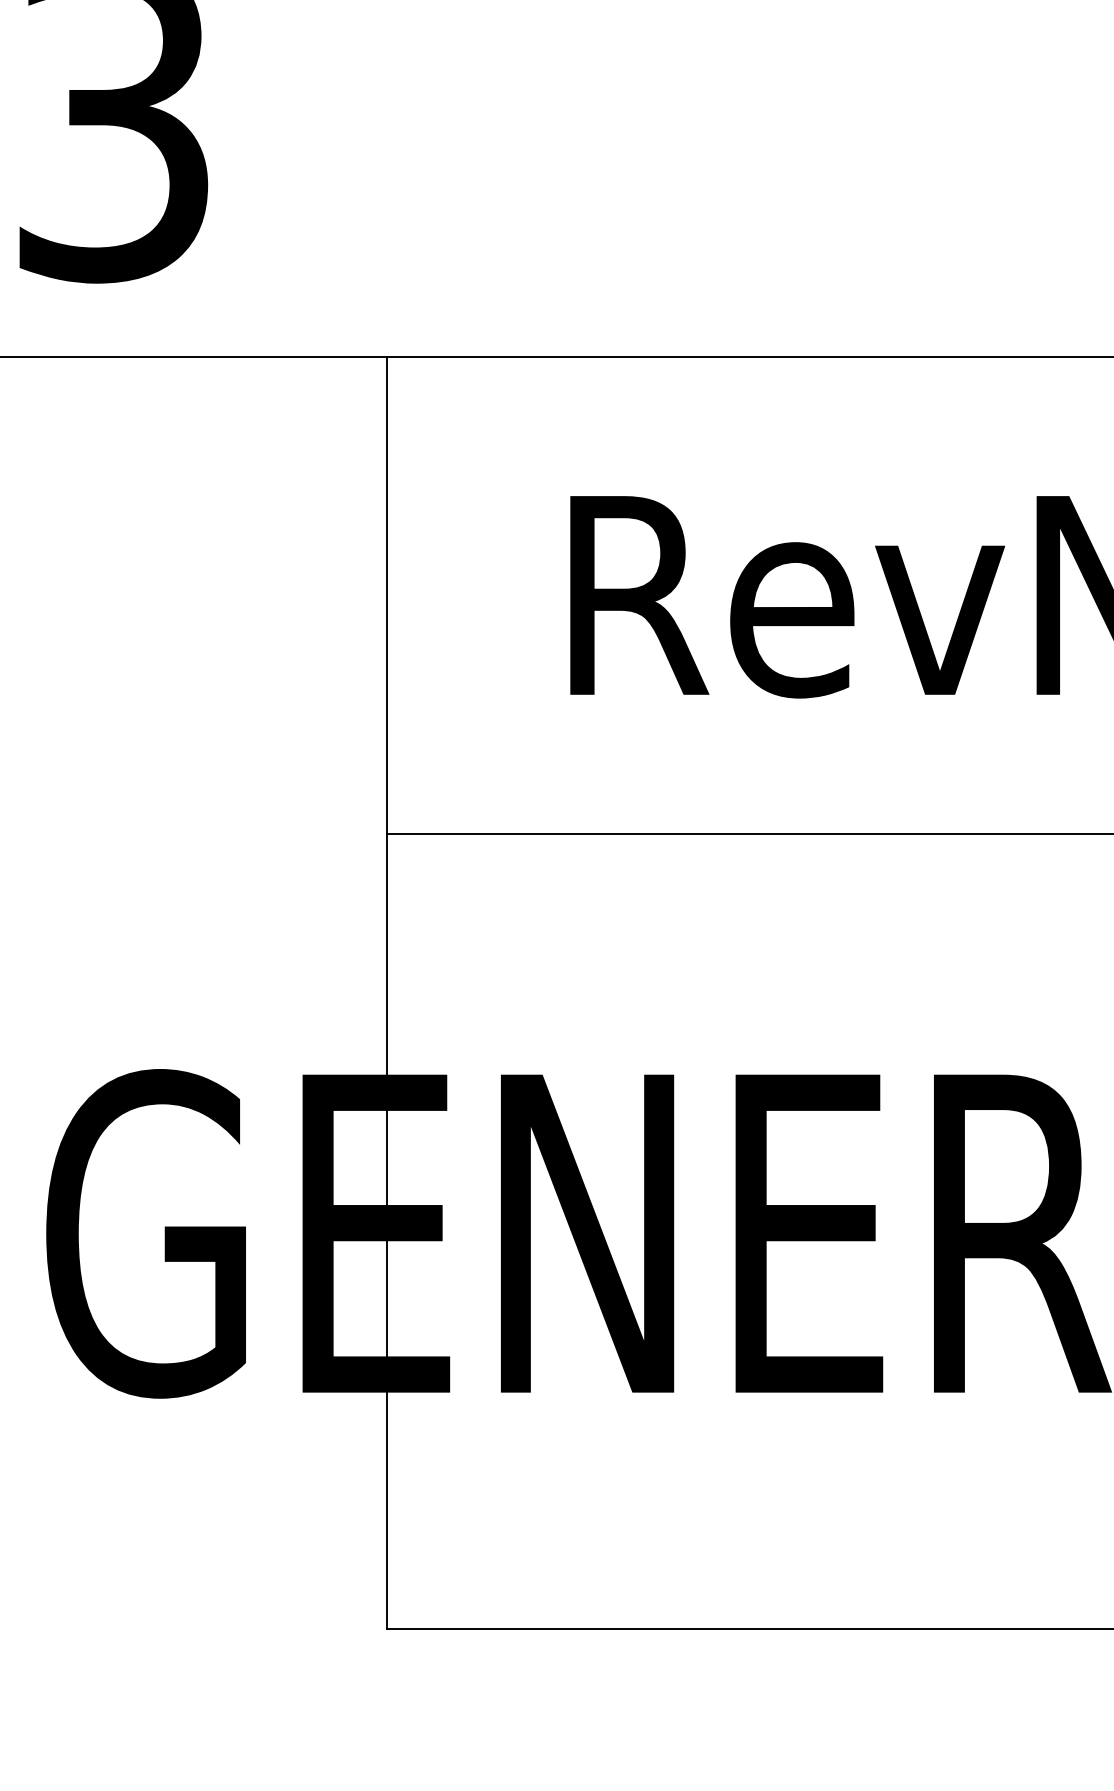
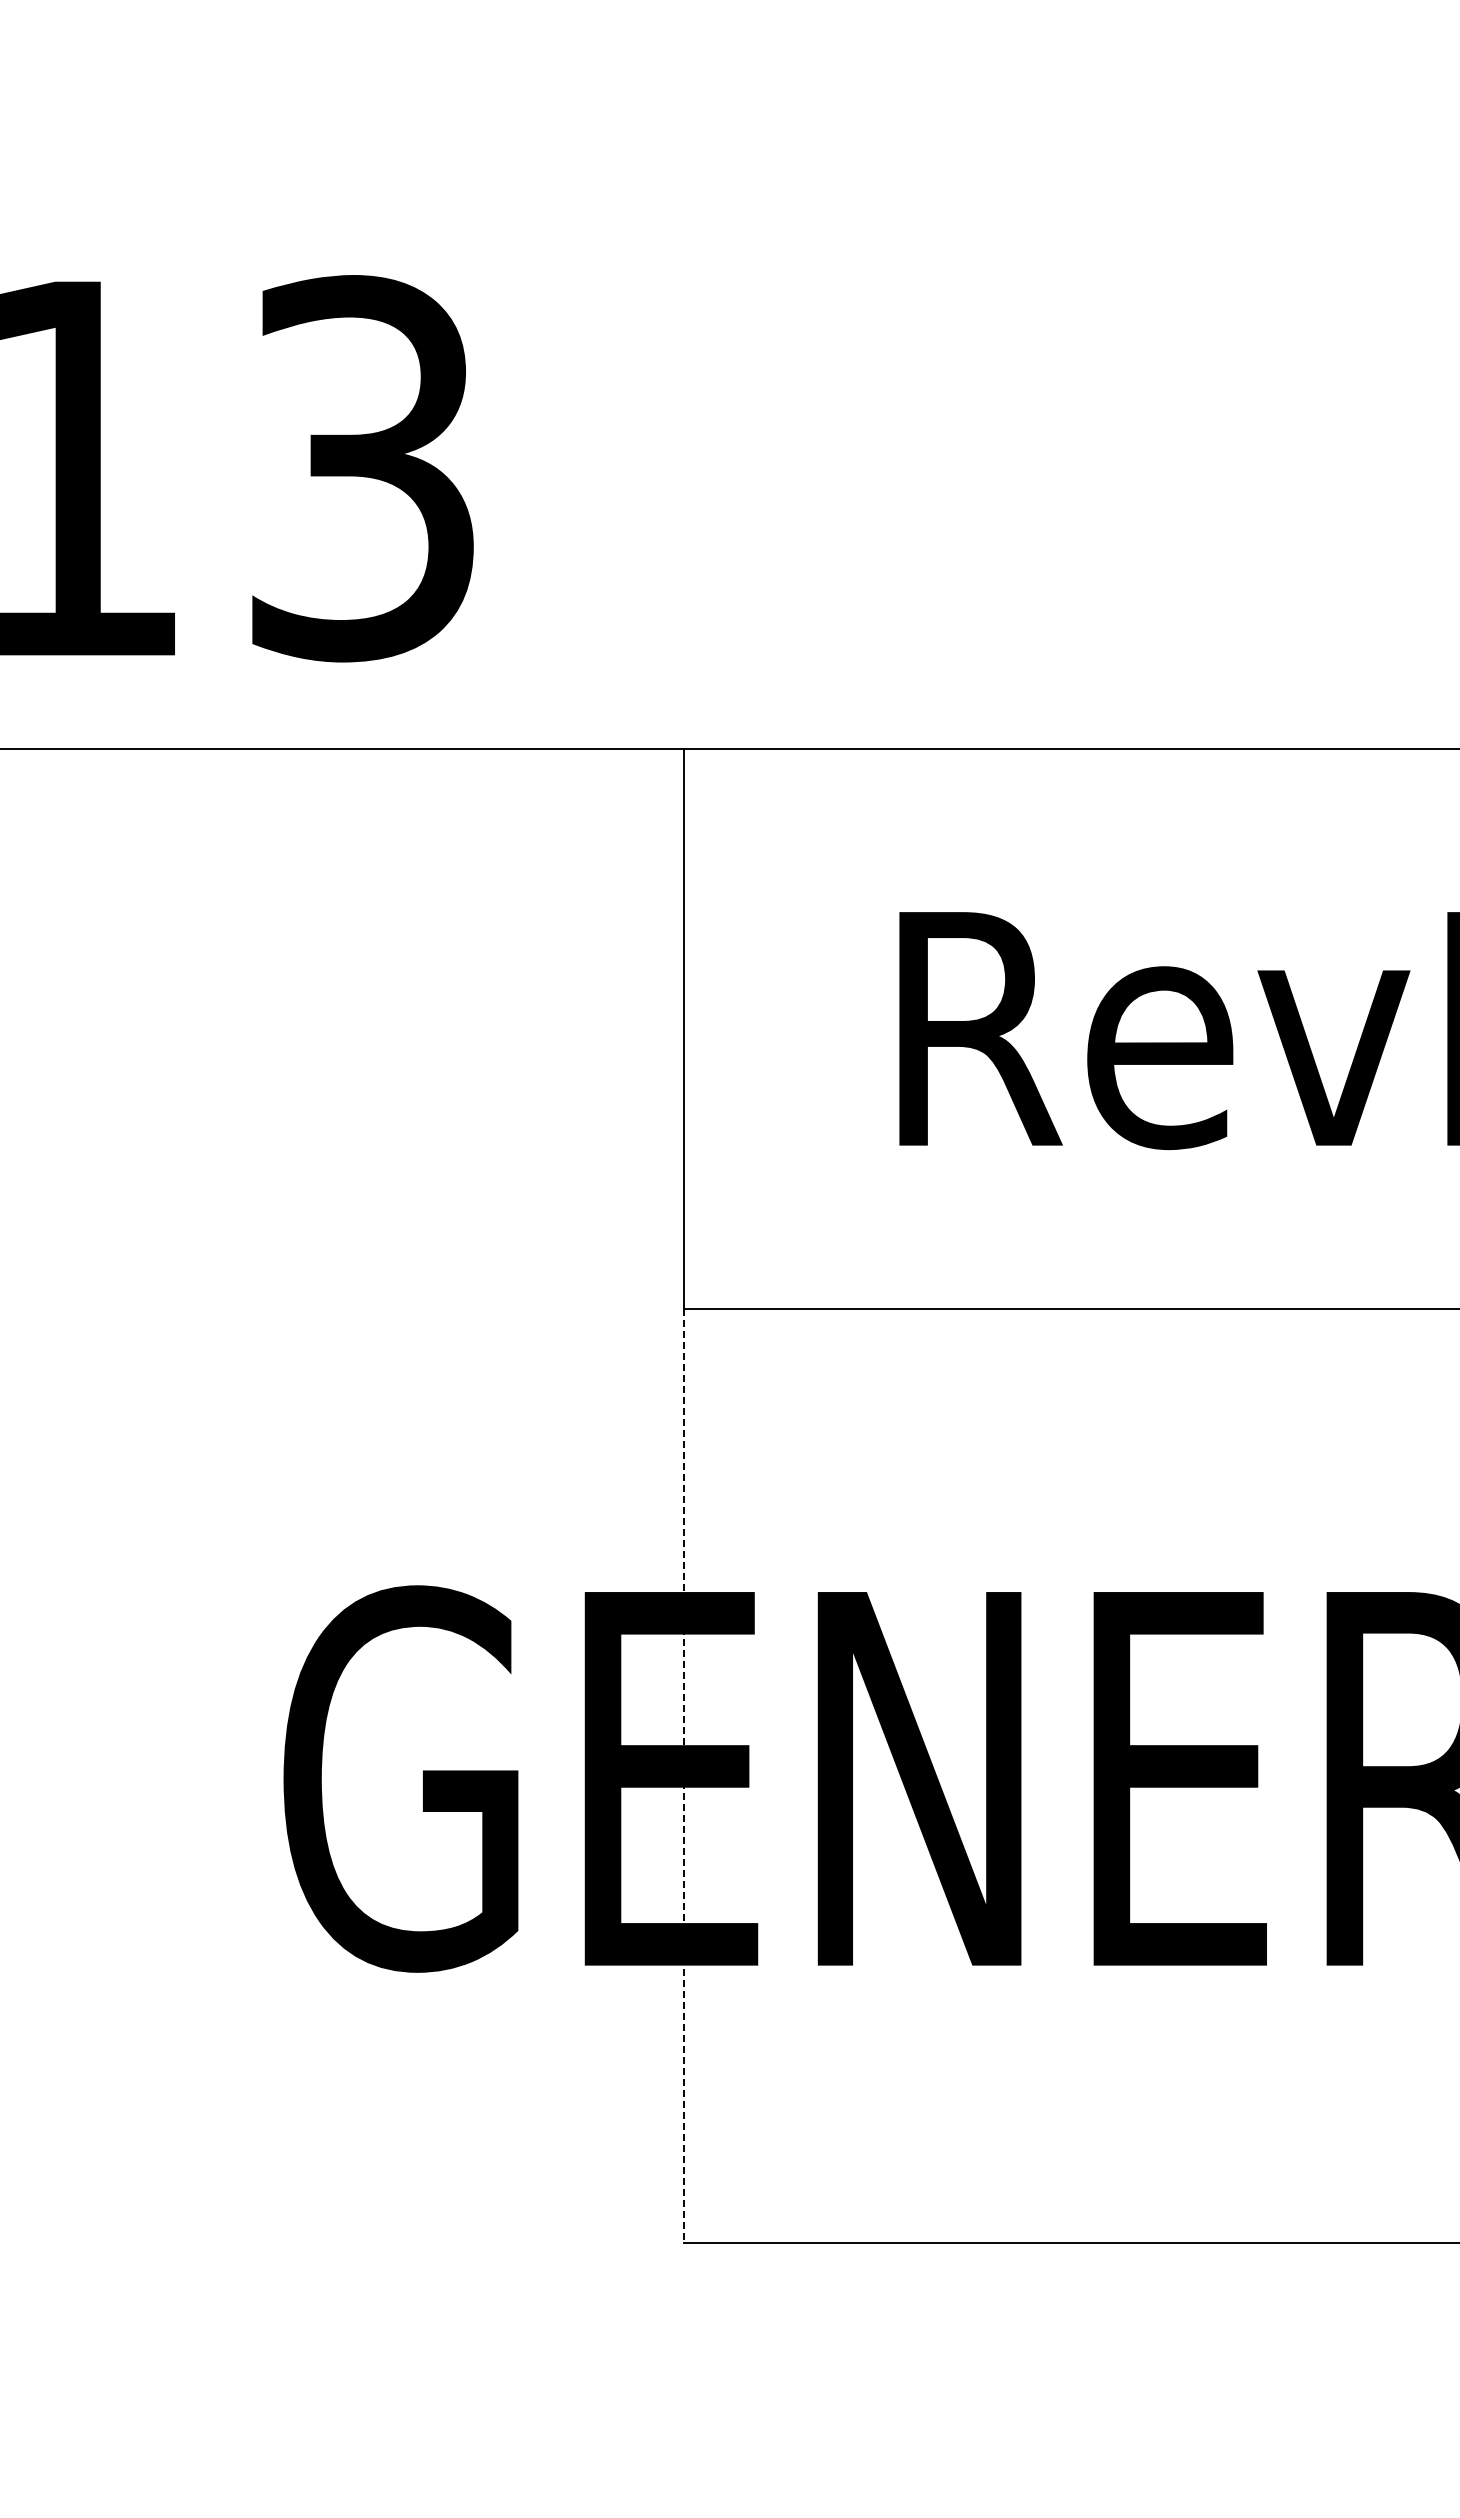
line: (387, 1231) -> (684, 1776), solid -> dashed

